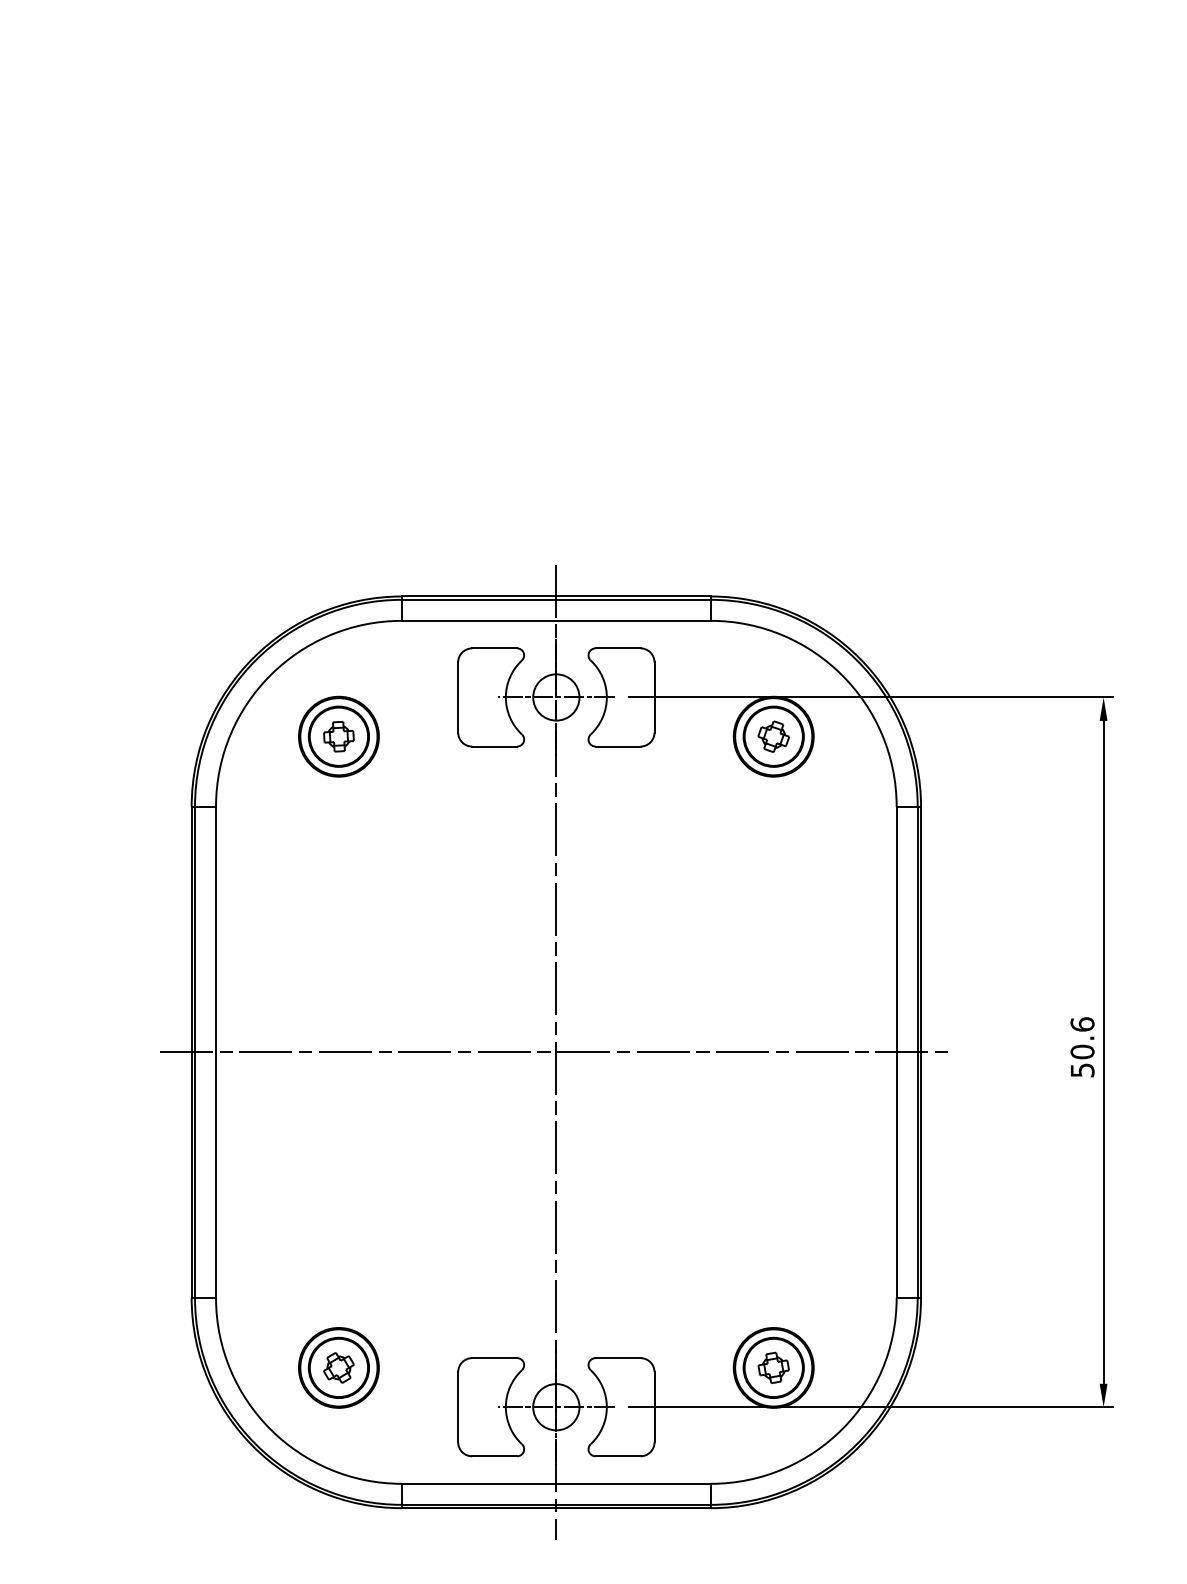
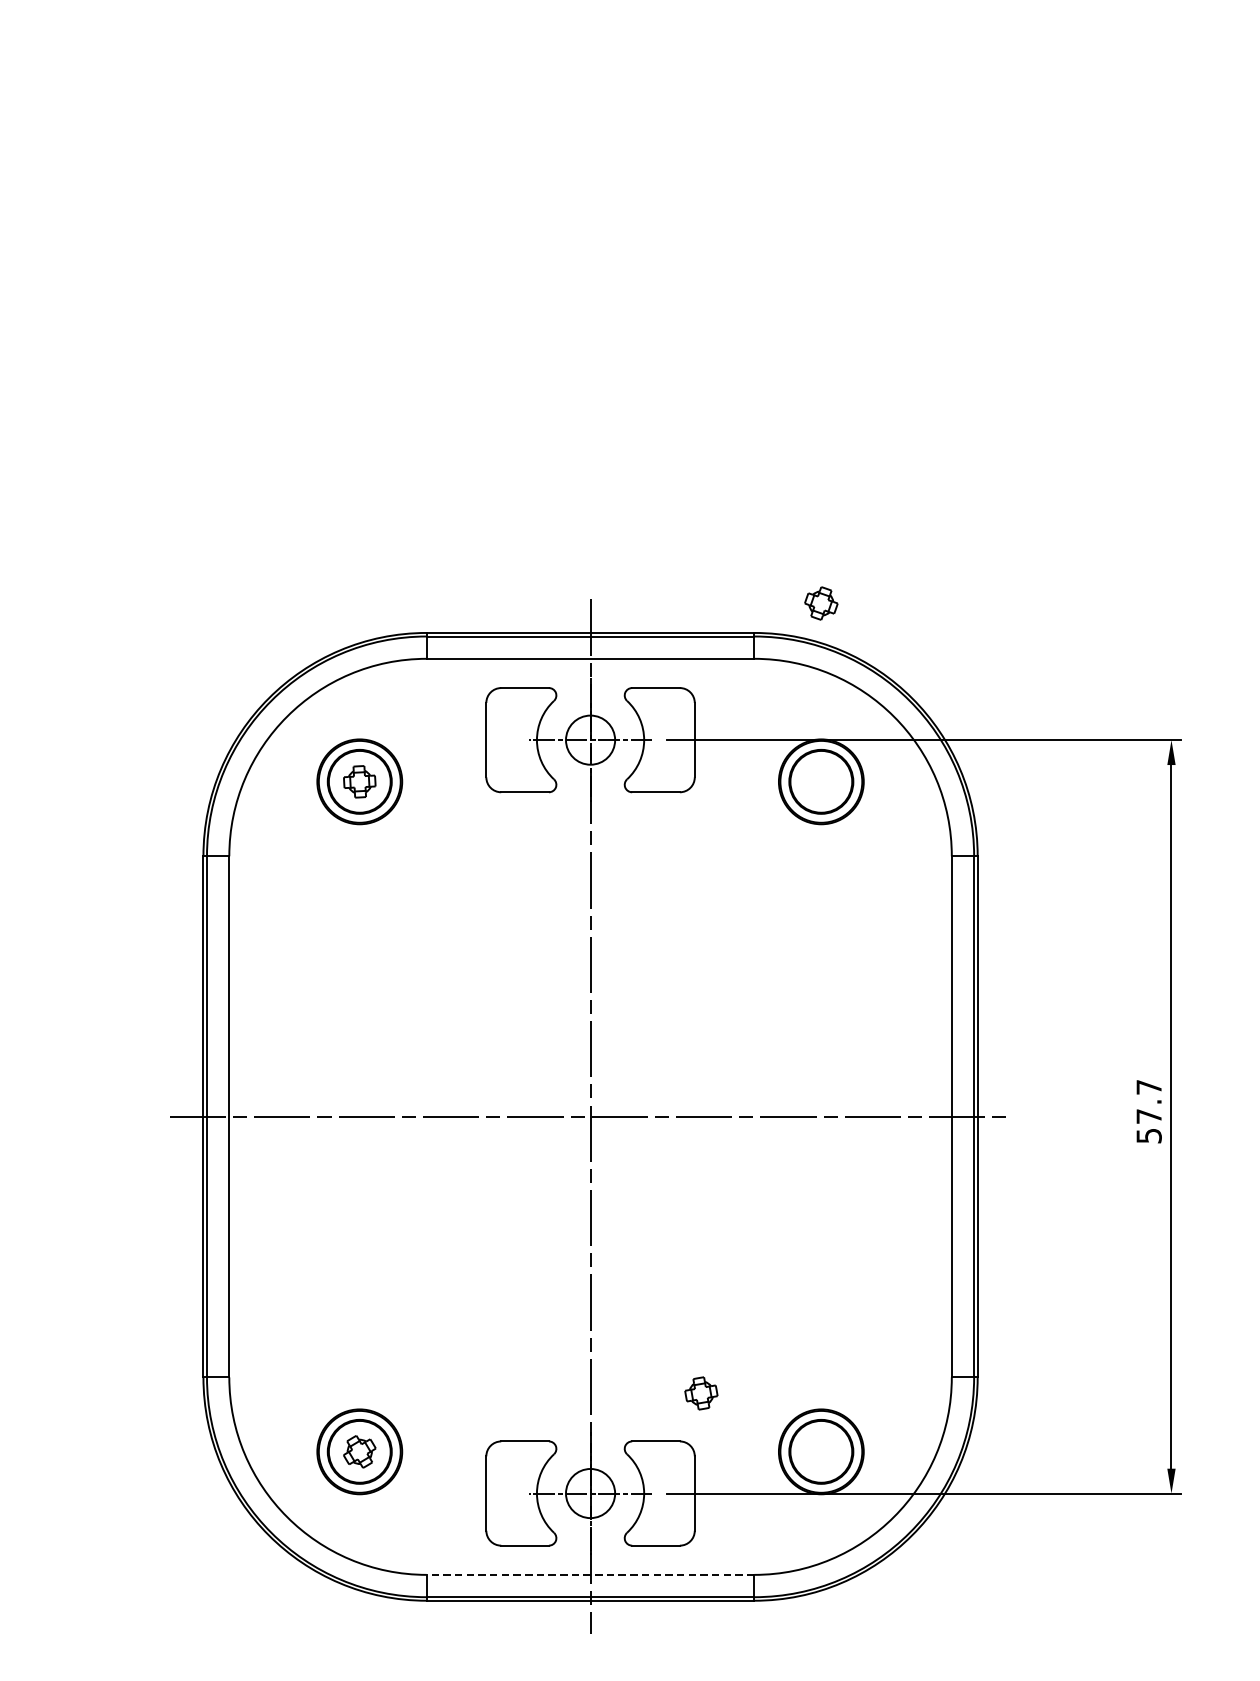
part: (773, 736) -> (821, 603), moved
text: (1082, 1038) -> (1149, 1102), 50.6 -> 57.7
part: (773, 1367) -> (701, 1393), moved
line: (555, 1483) -> (589, 1574), solid -> dashed

